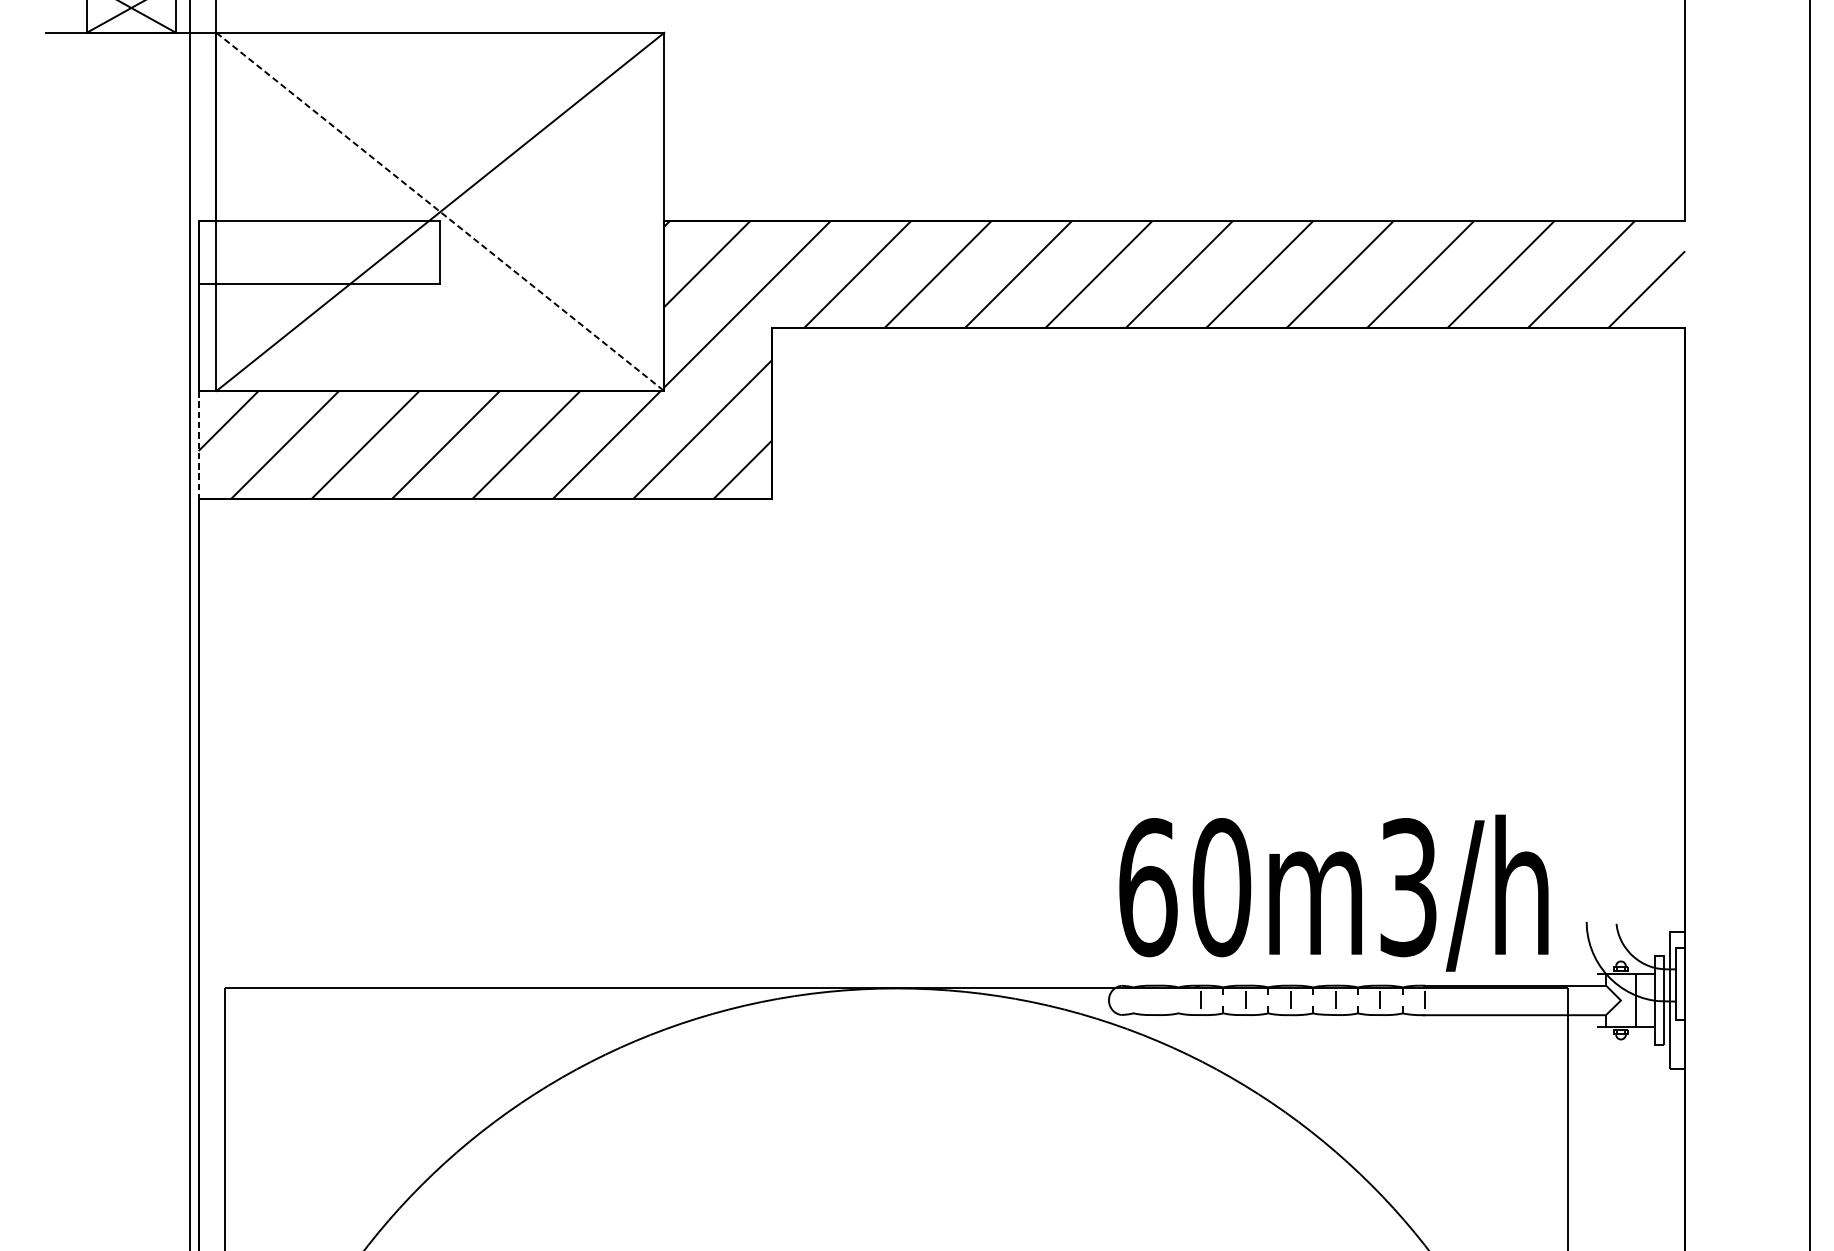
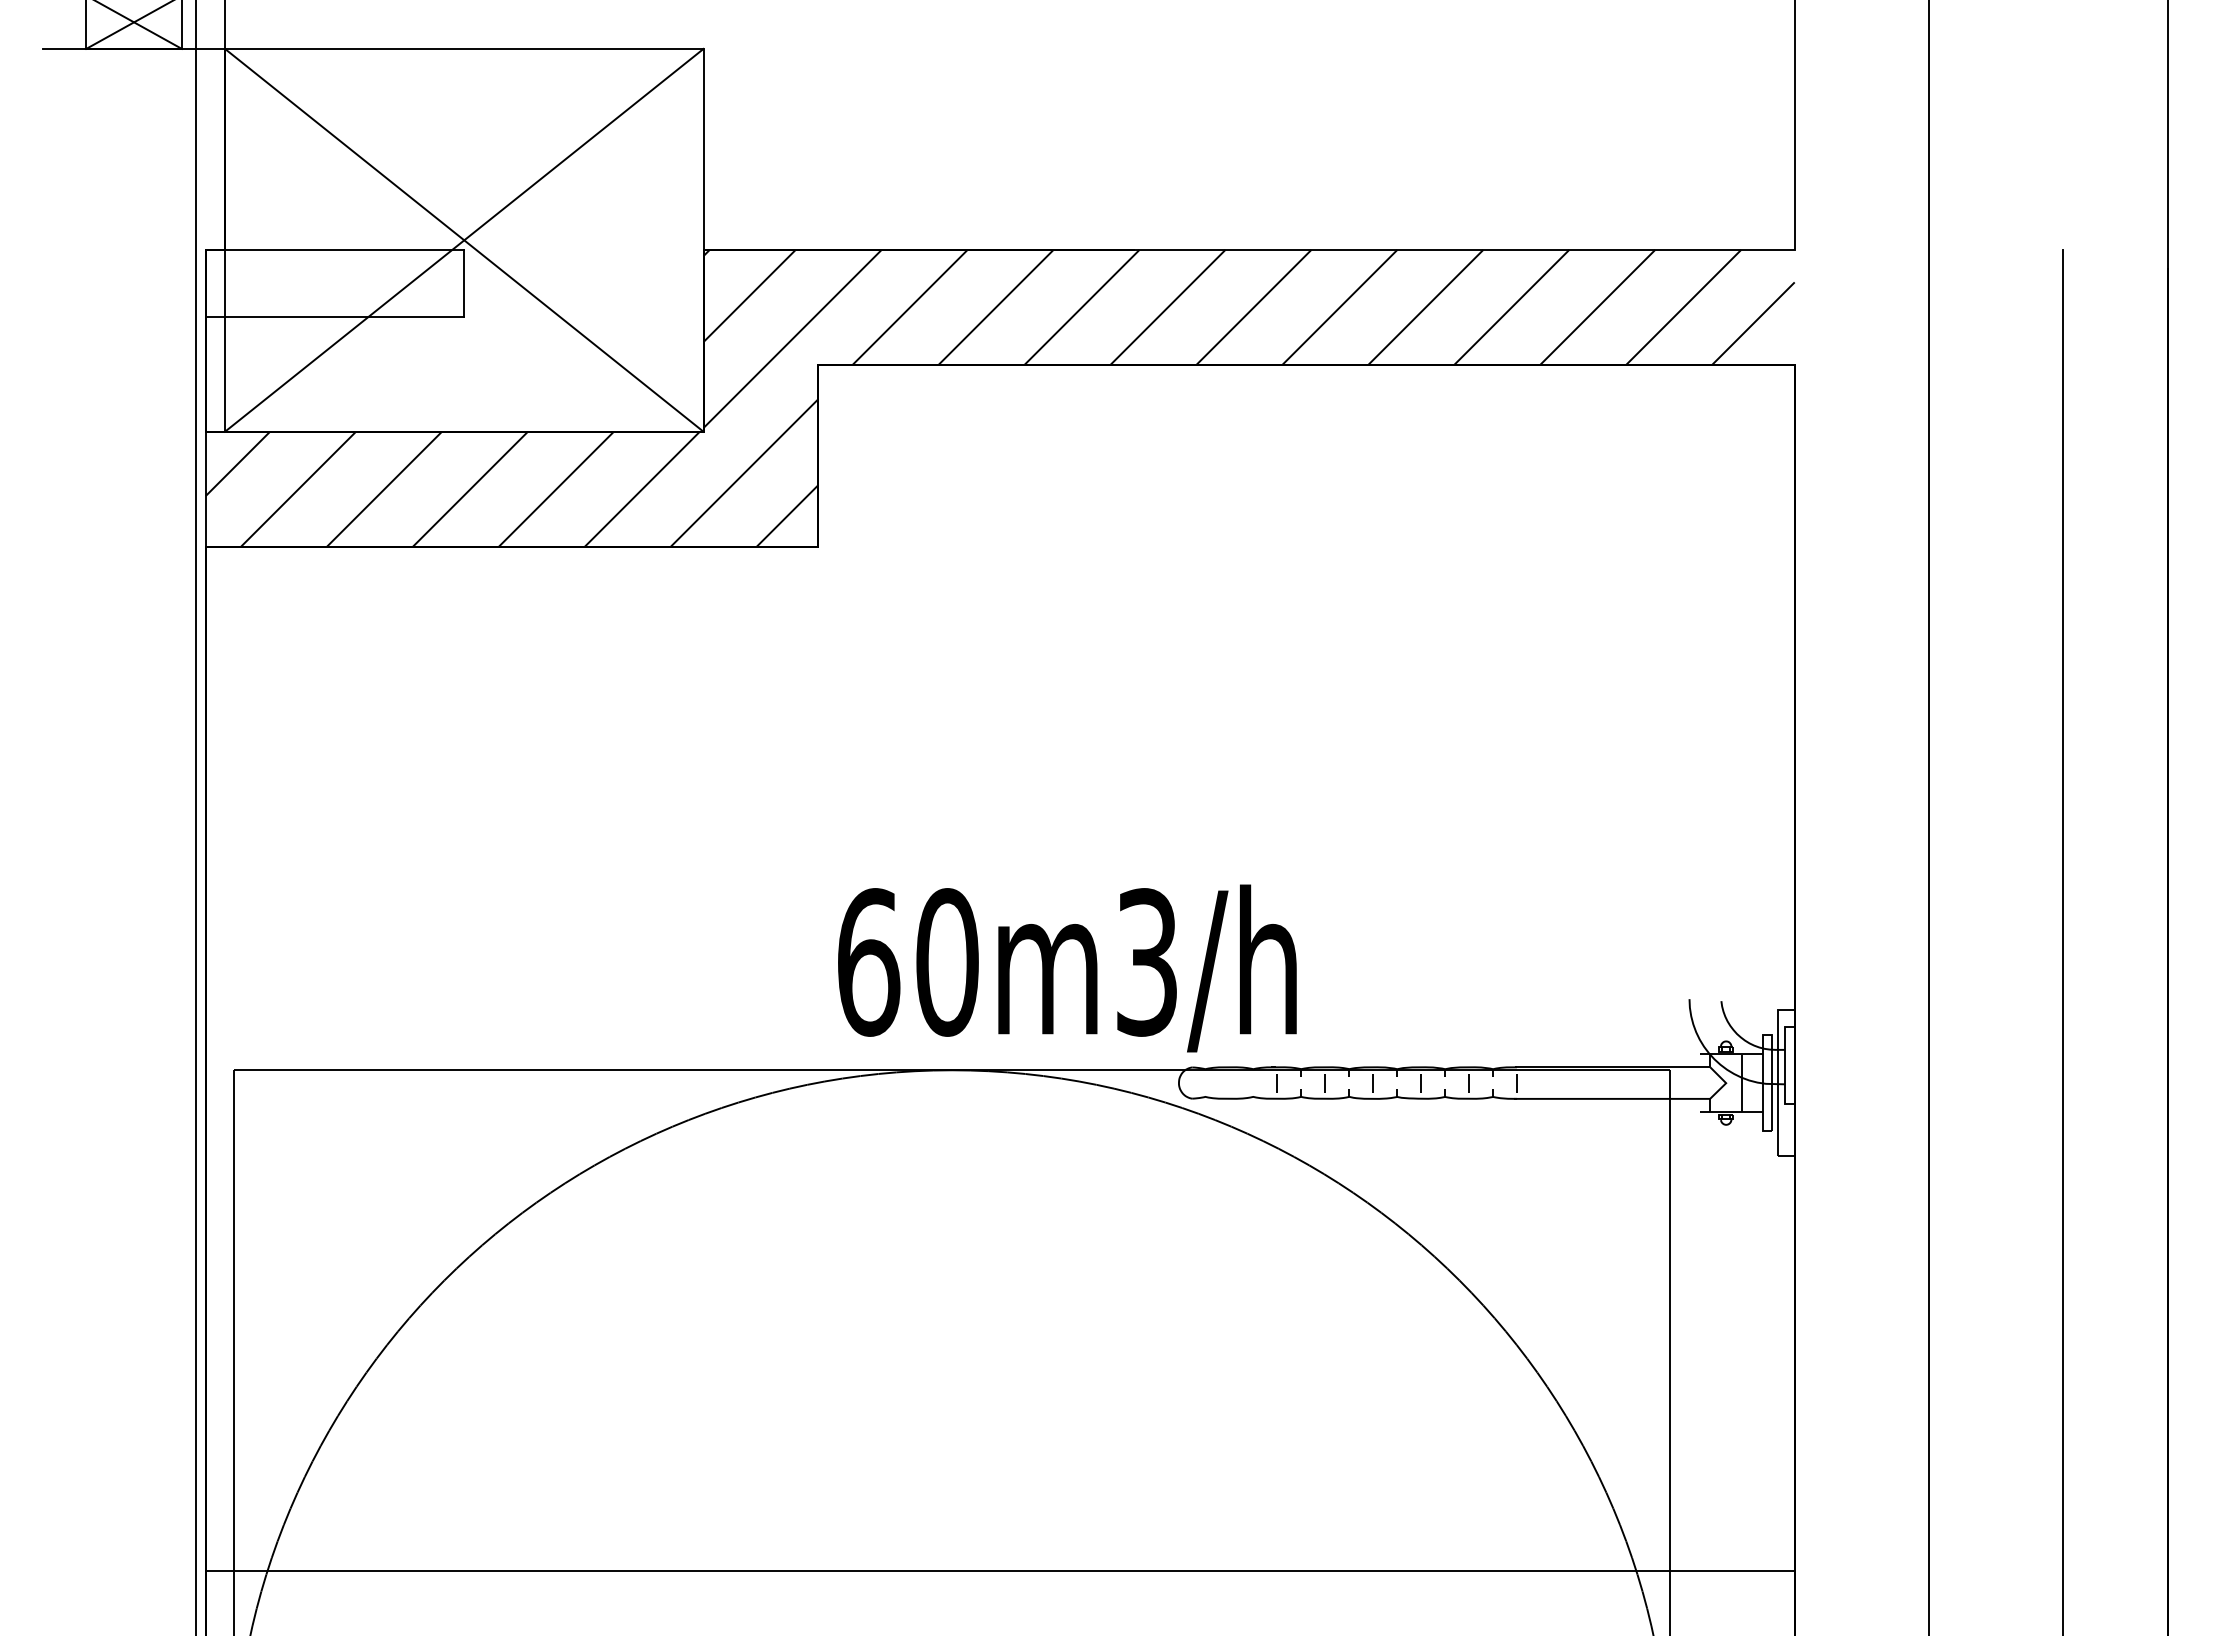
line: (440, 212) -> (464, 240), dashed -> solid
line: (198, 445) -> (205, 489), dashed -> solid
text: (1334, 893) -> (1067, 968), moved

